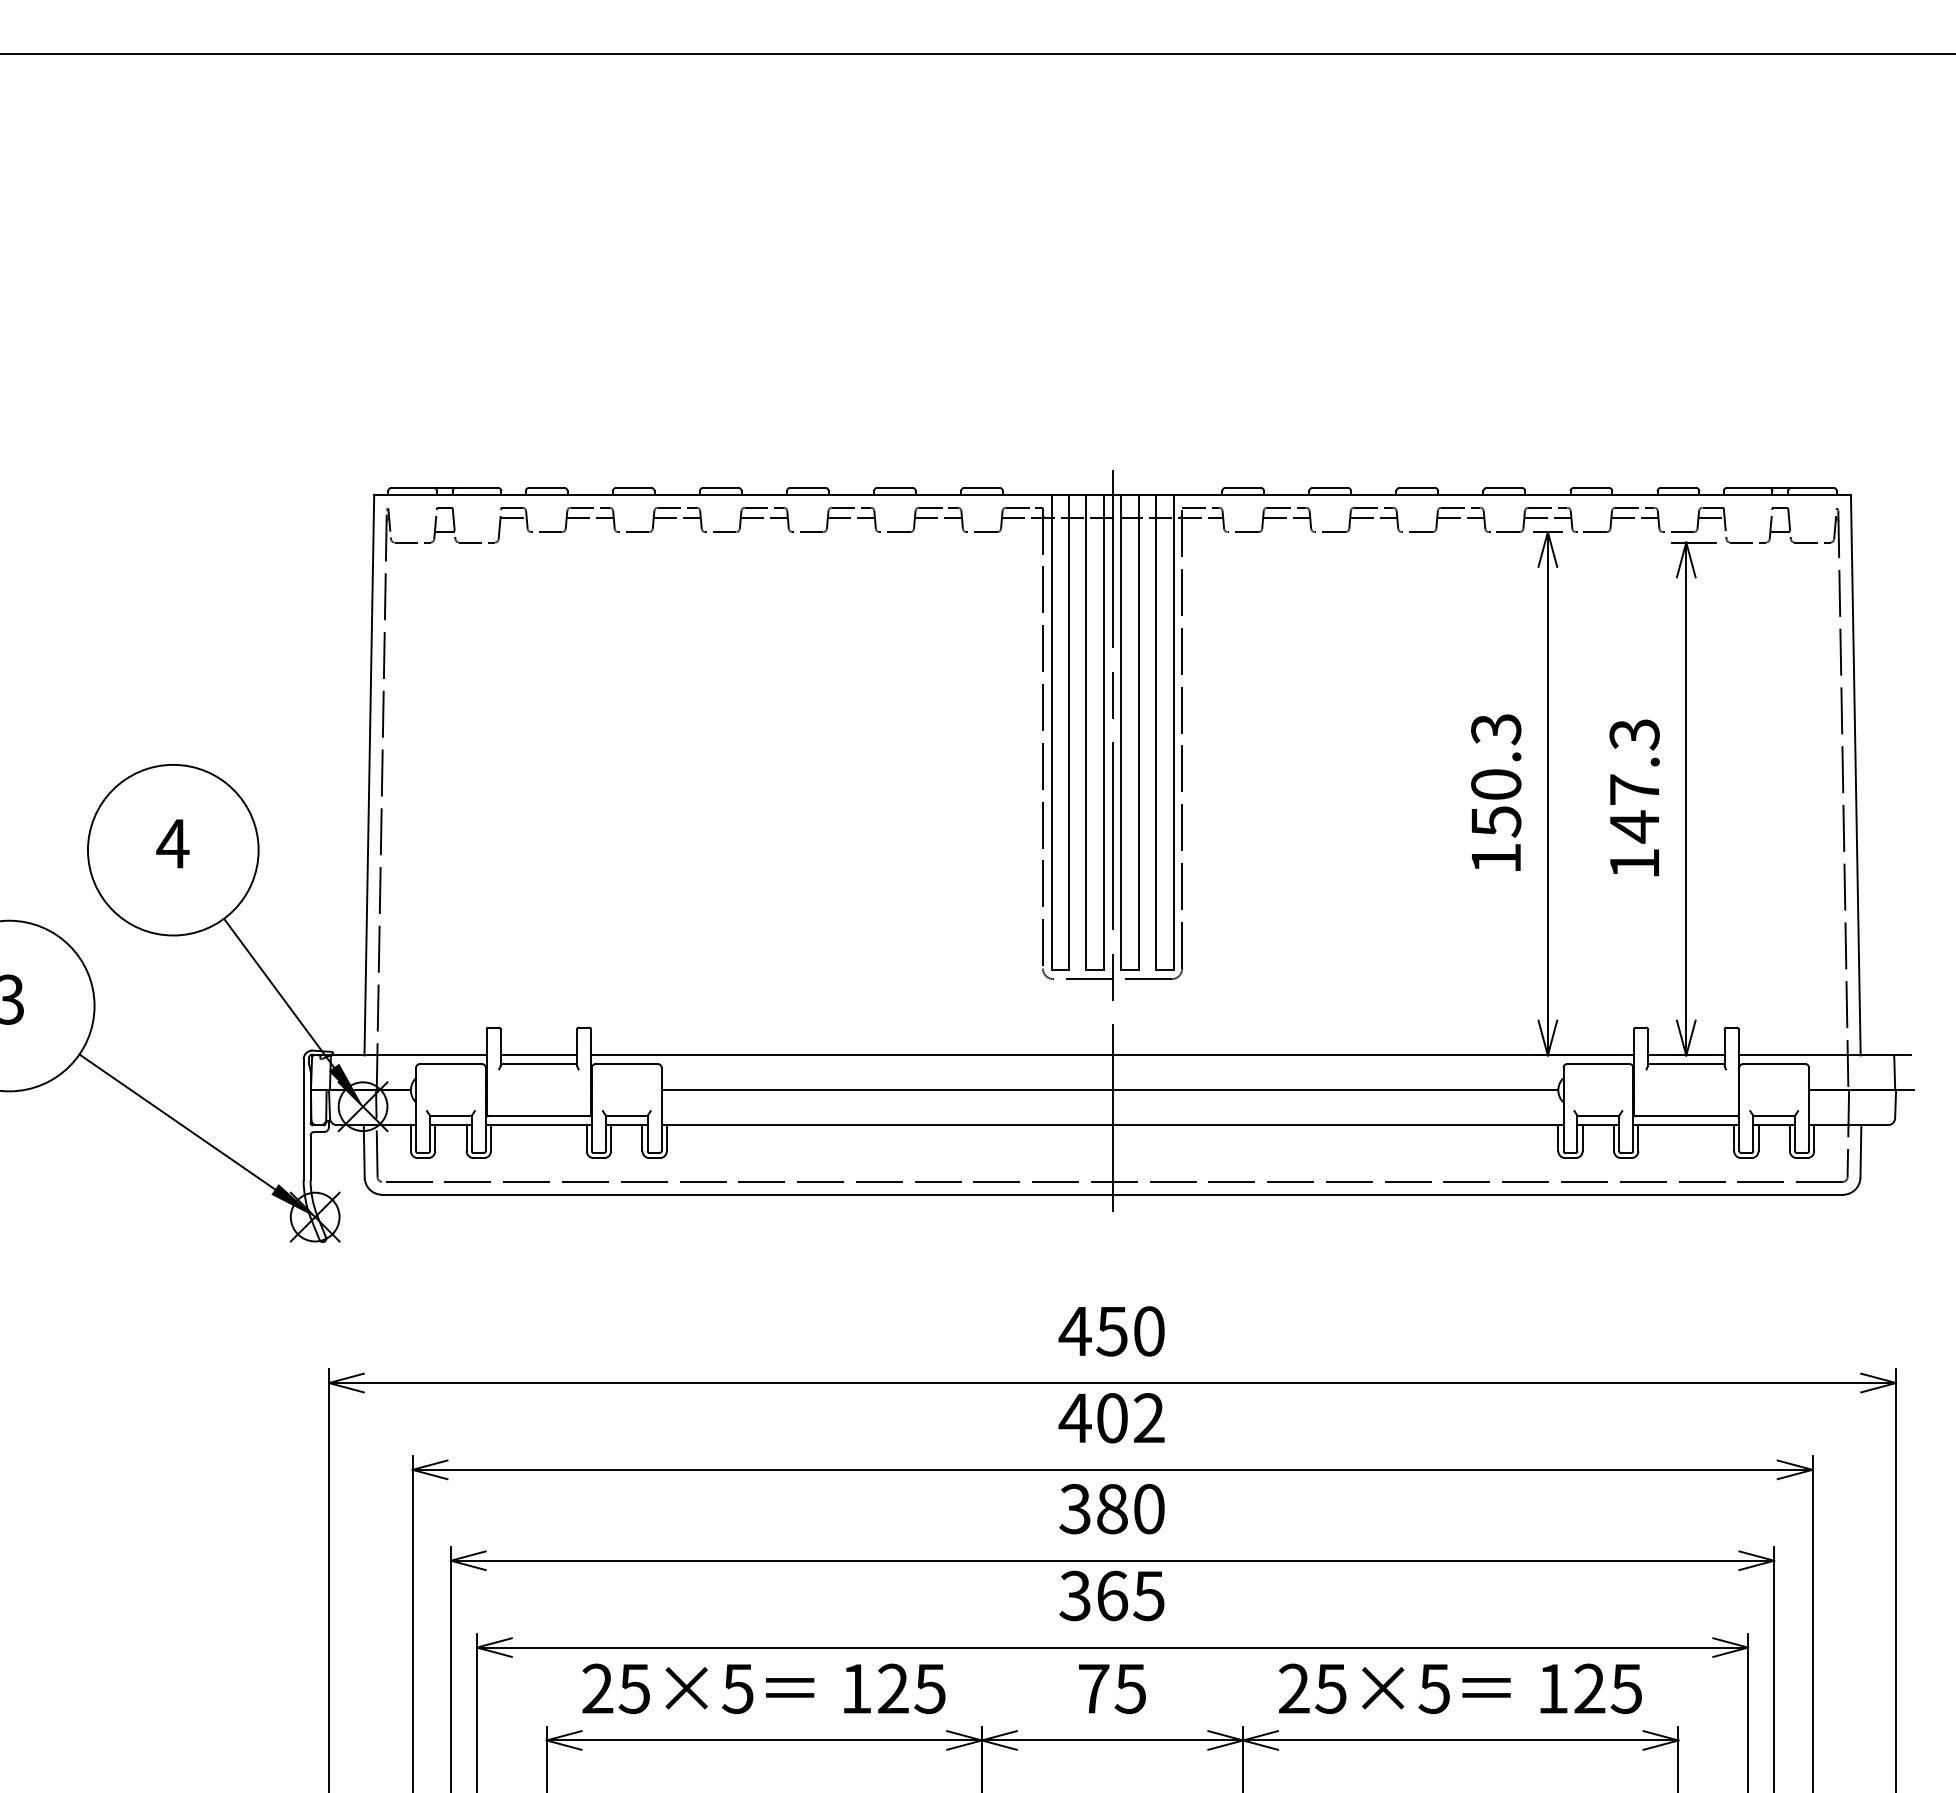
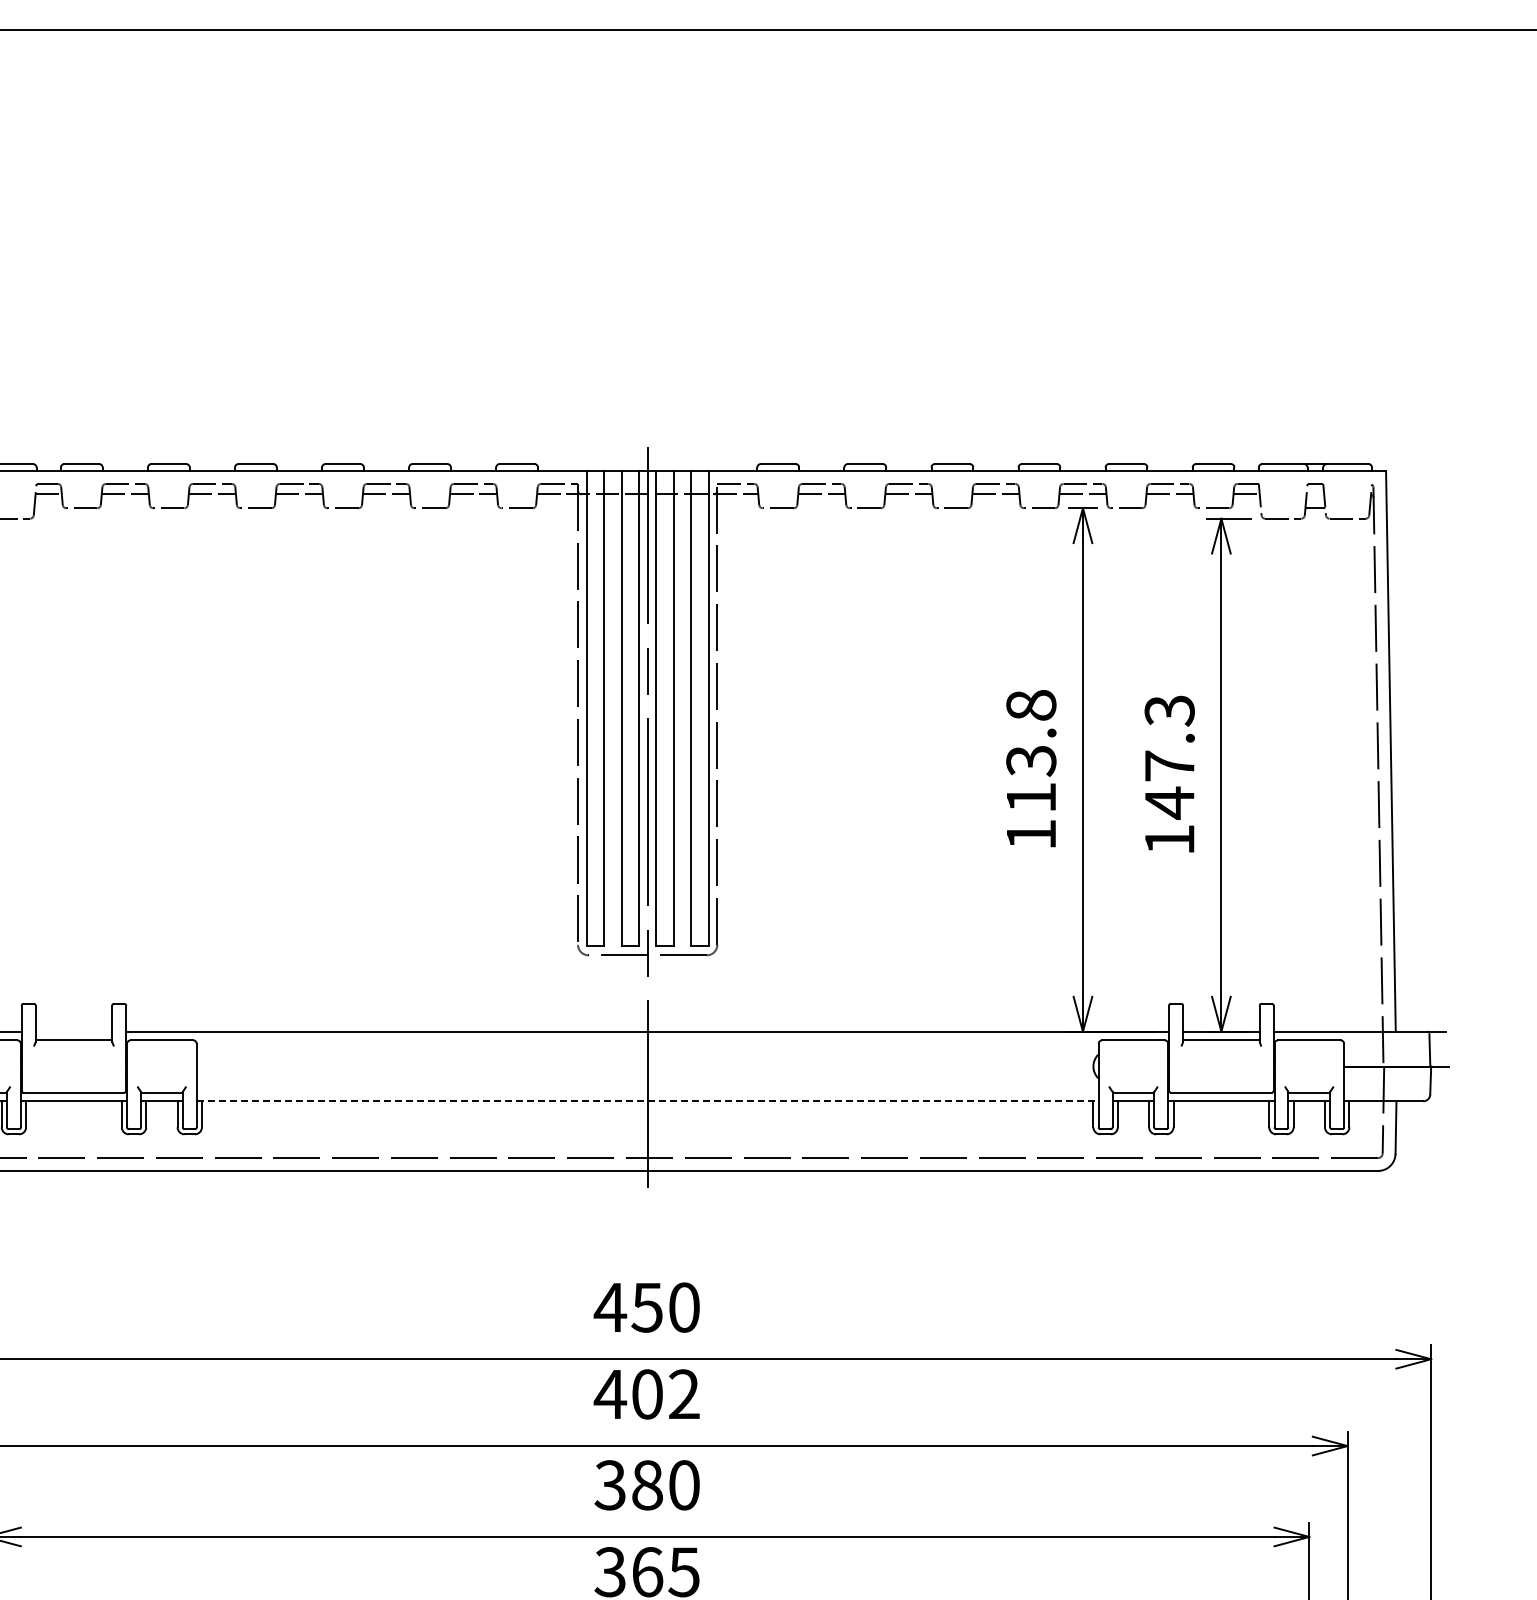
text: (1496, 775) -> (1031, 751), 150.3 -> 113.8
line: (538, 1055) -> (73, 1031), removed
line: (1109, 1090) -> (644, 1066), removed
line: (1112, 1125) -> (647, 1101), solid -> dashed

